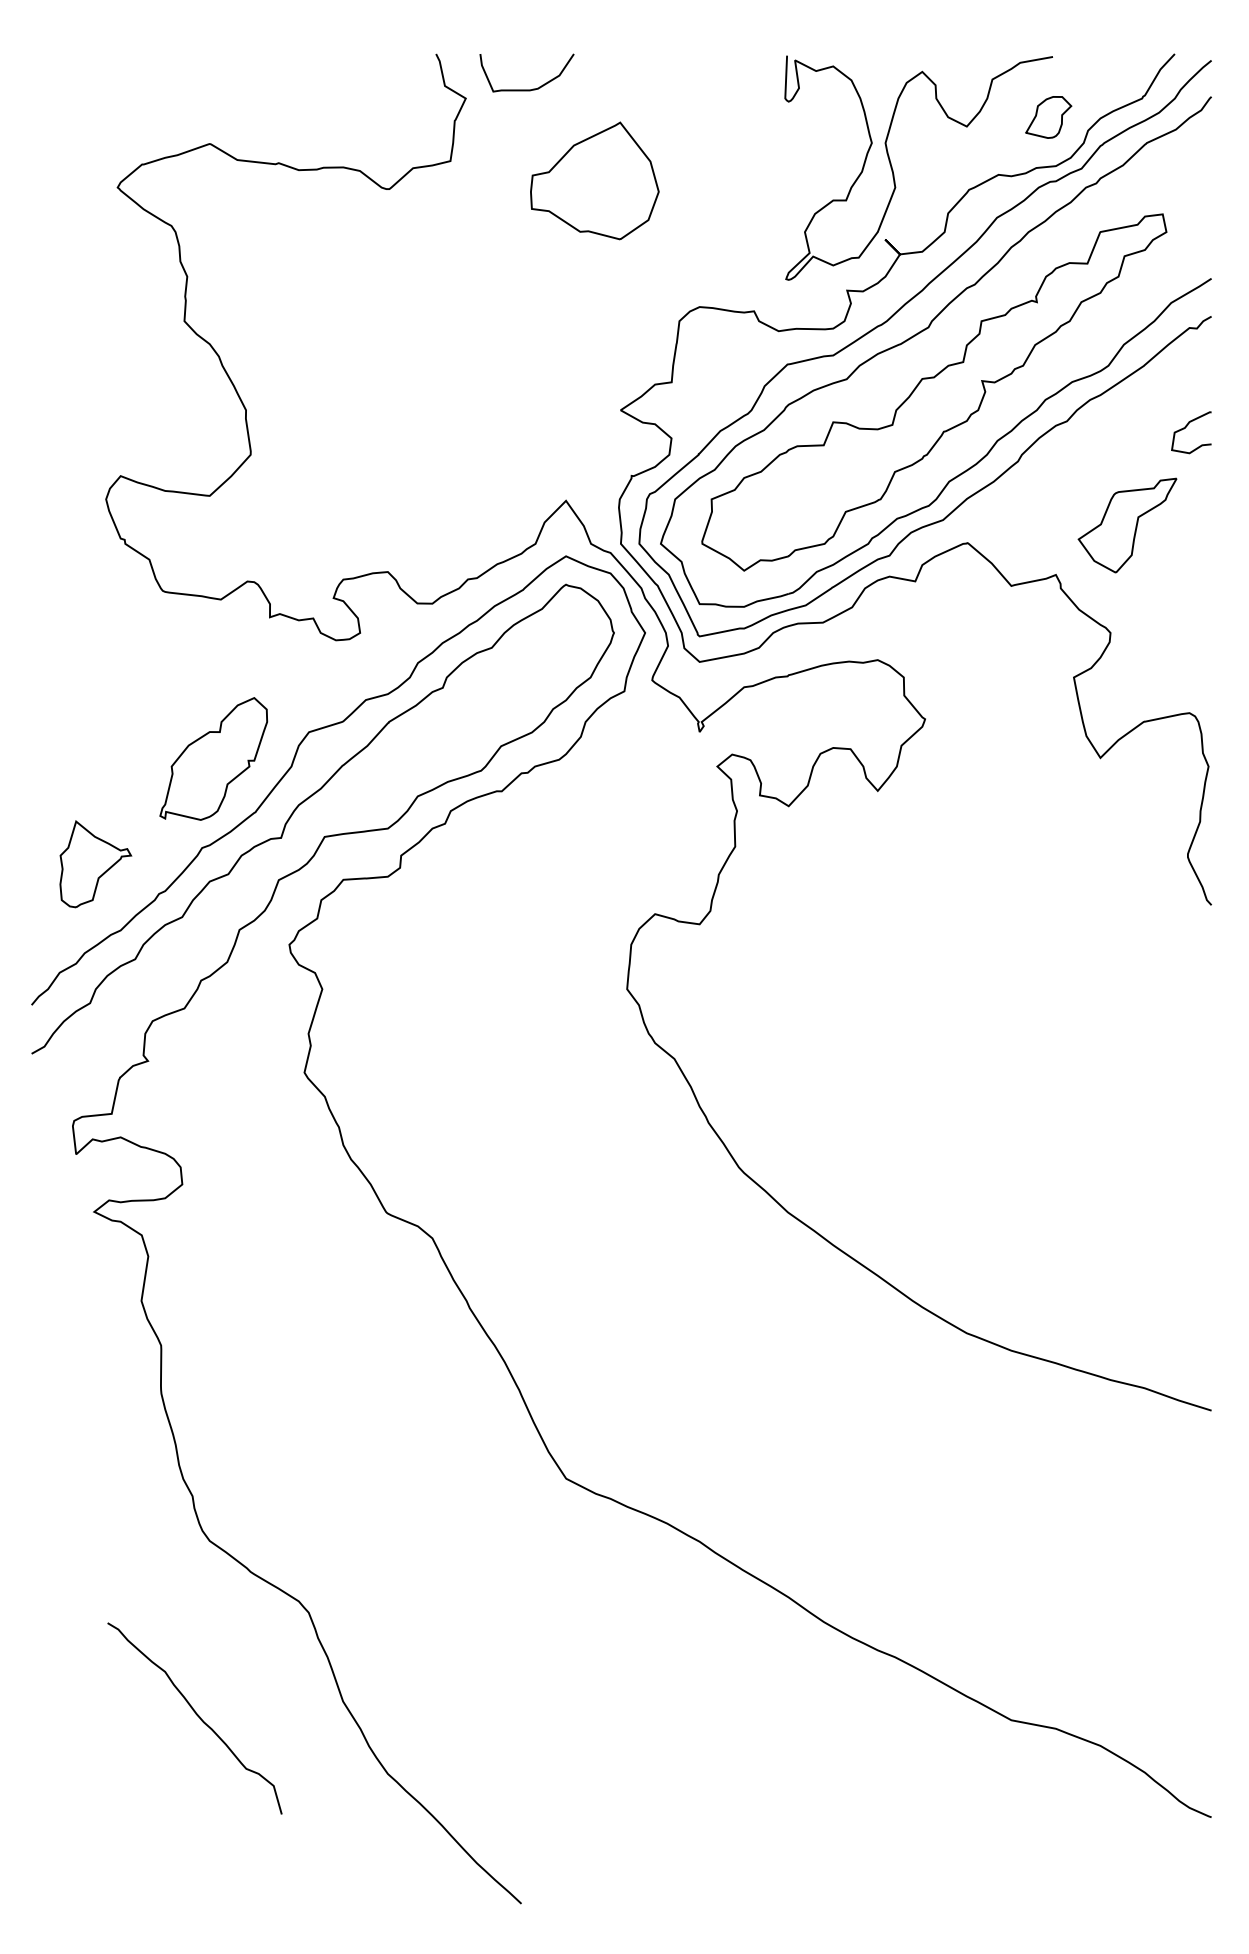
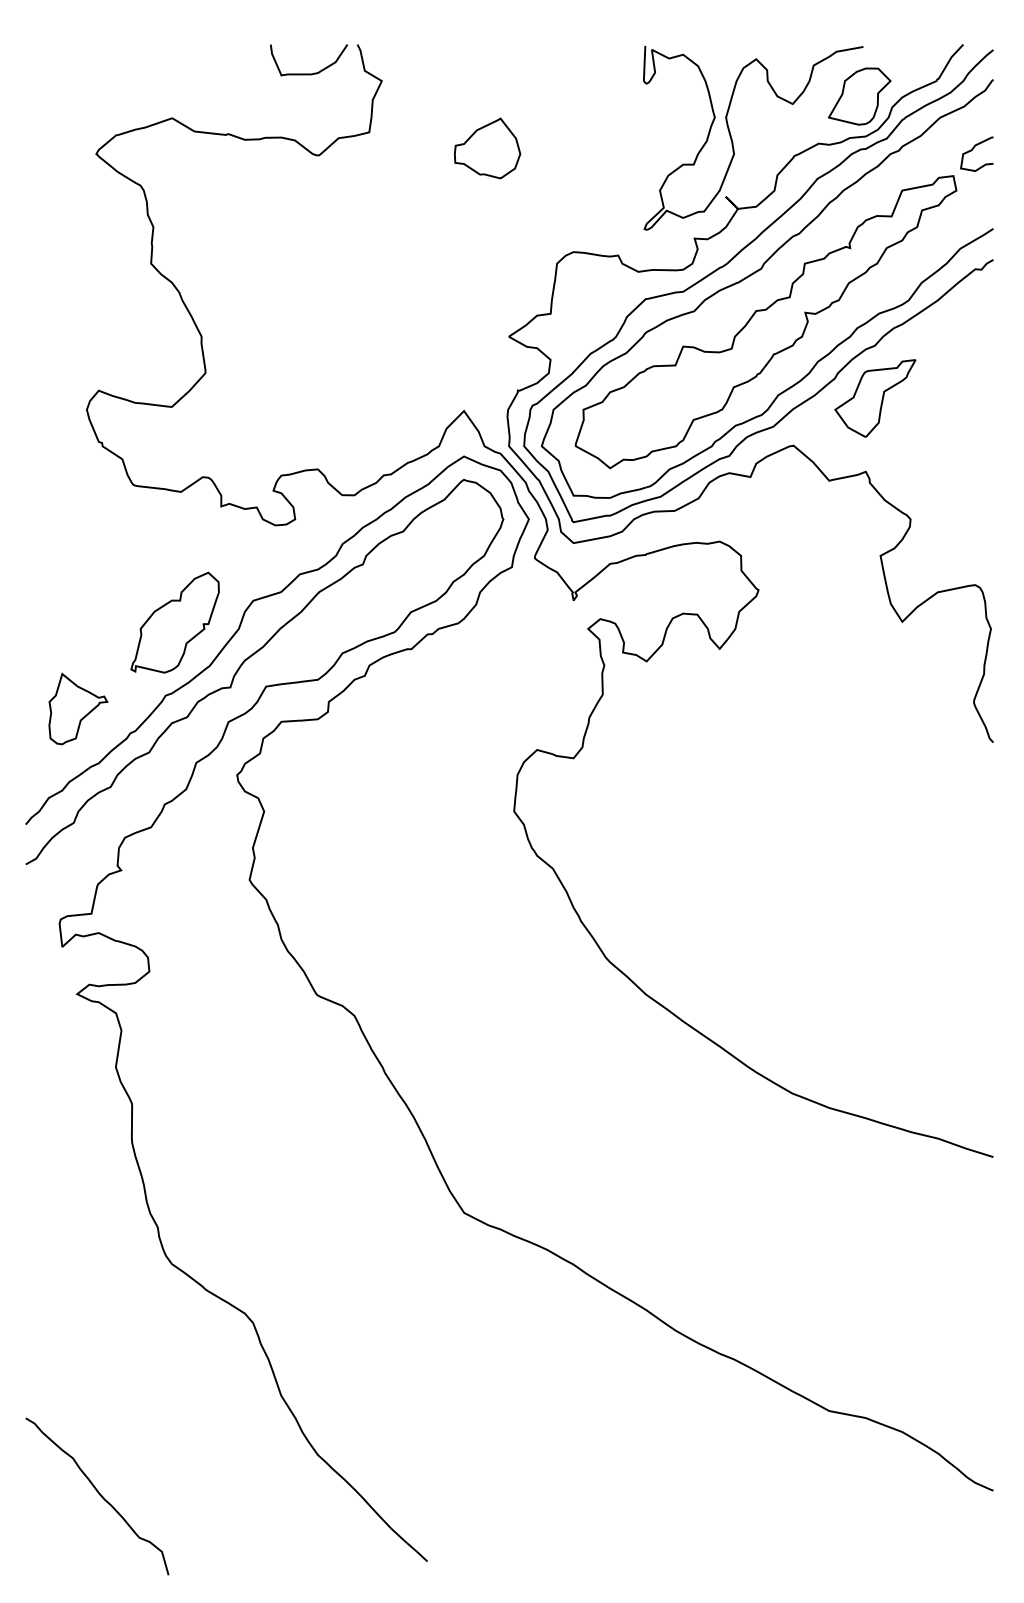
curve: (526, 89) -> (308, 73), moved
part: (1048, 117) -> (859, 96), size x1.67
part: (594, 180) -> (487, 148), size x0.62
curve: (1186, 427) -> (972, 149), moved
part: (1127, 525) -> (875, 398), moved
curve: (196, 1715) -> (98, 1494), moved

